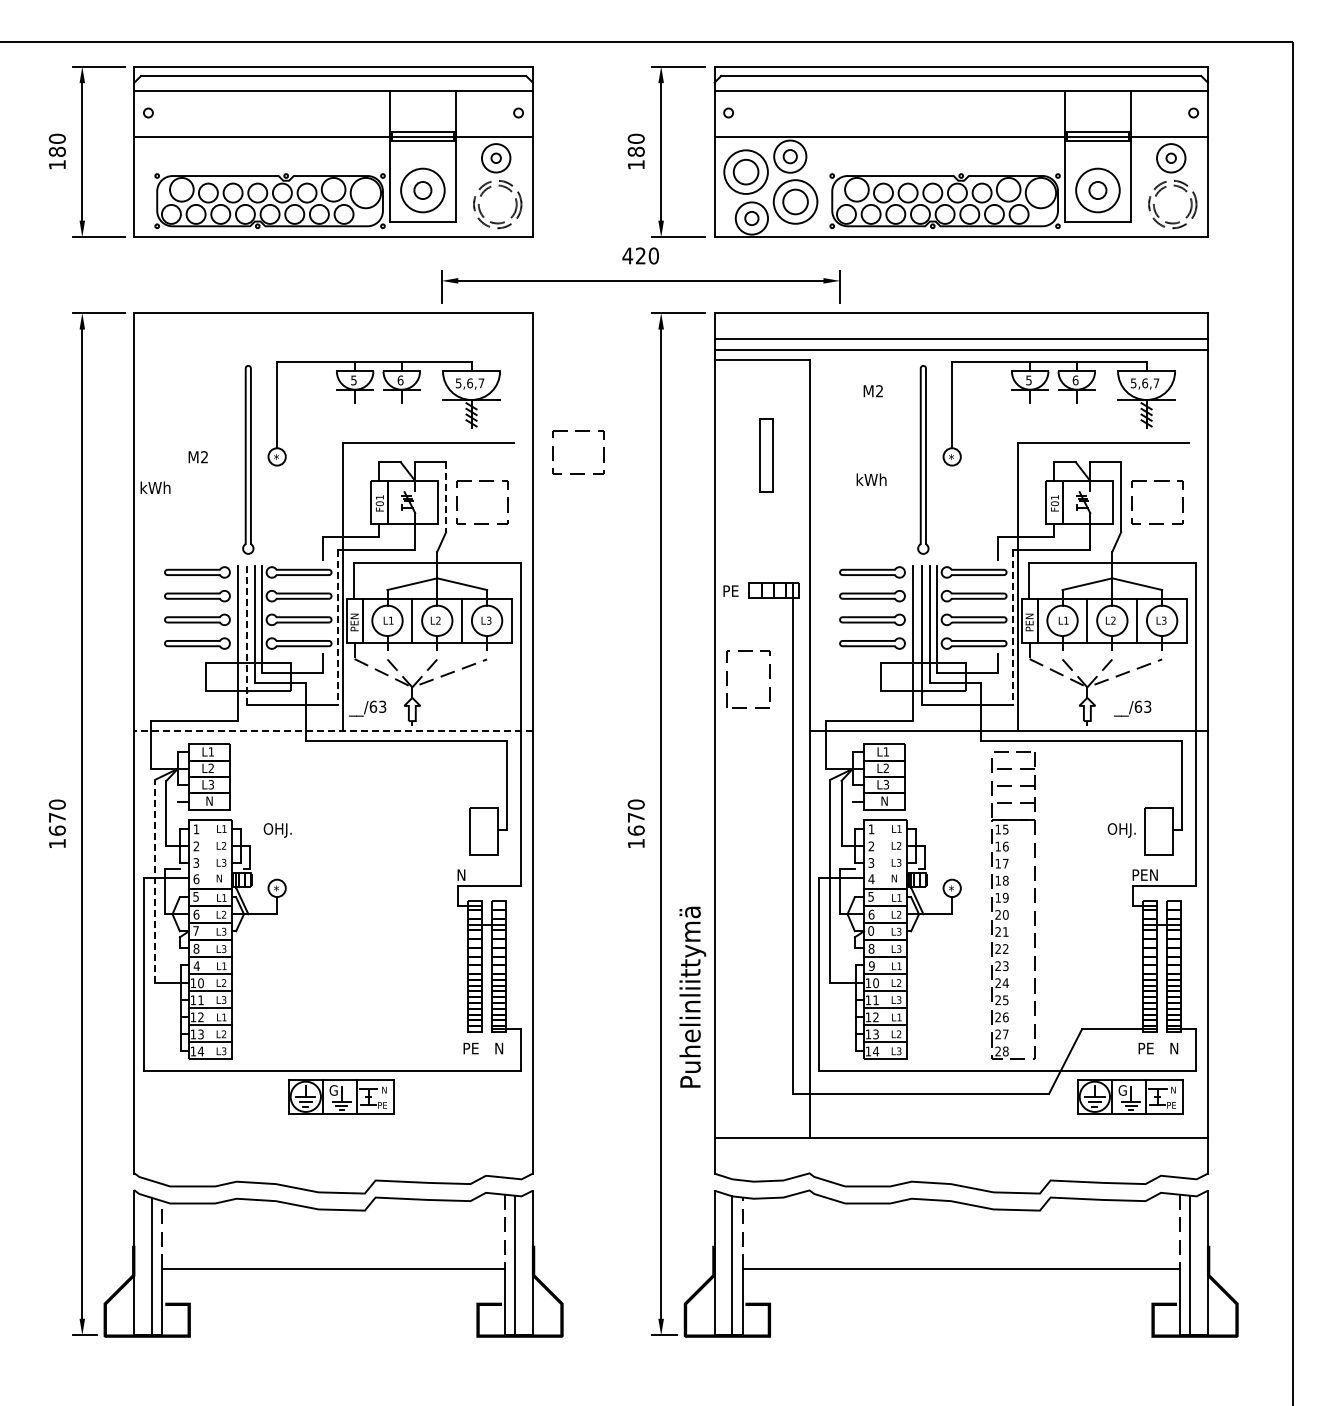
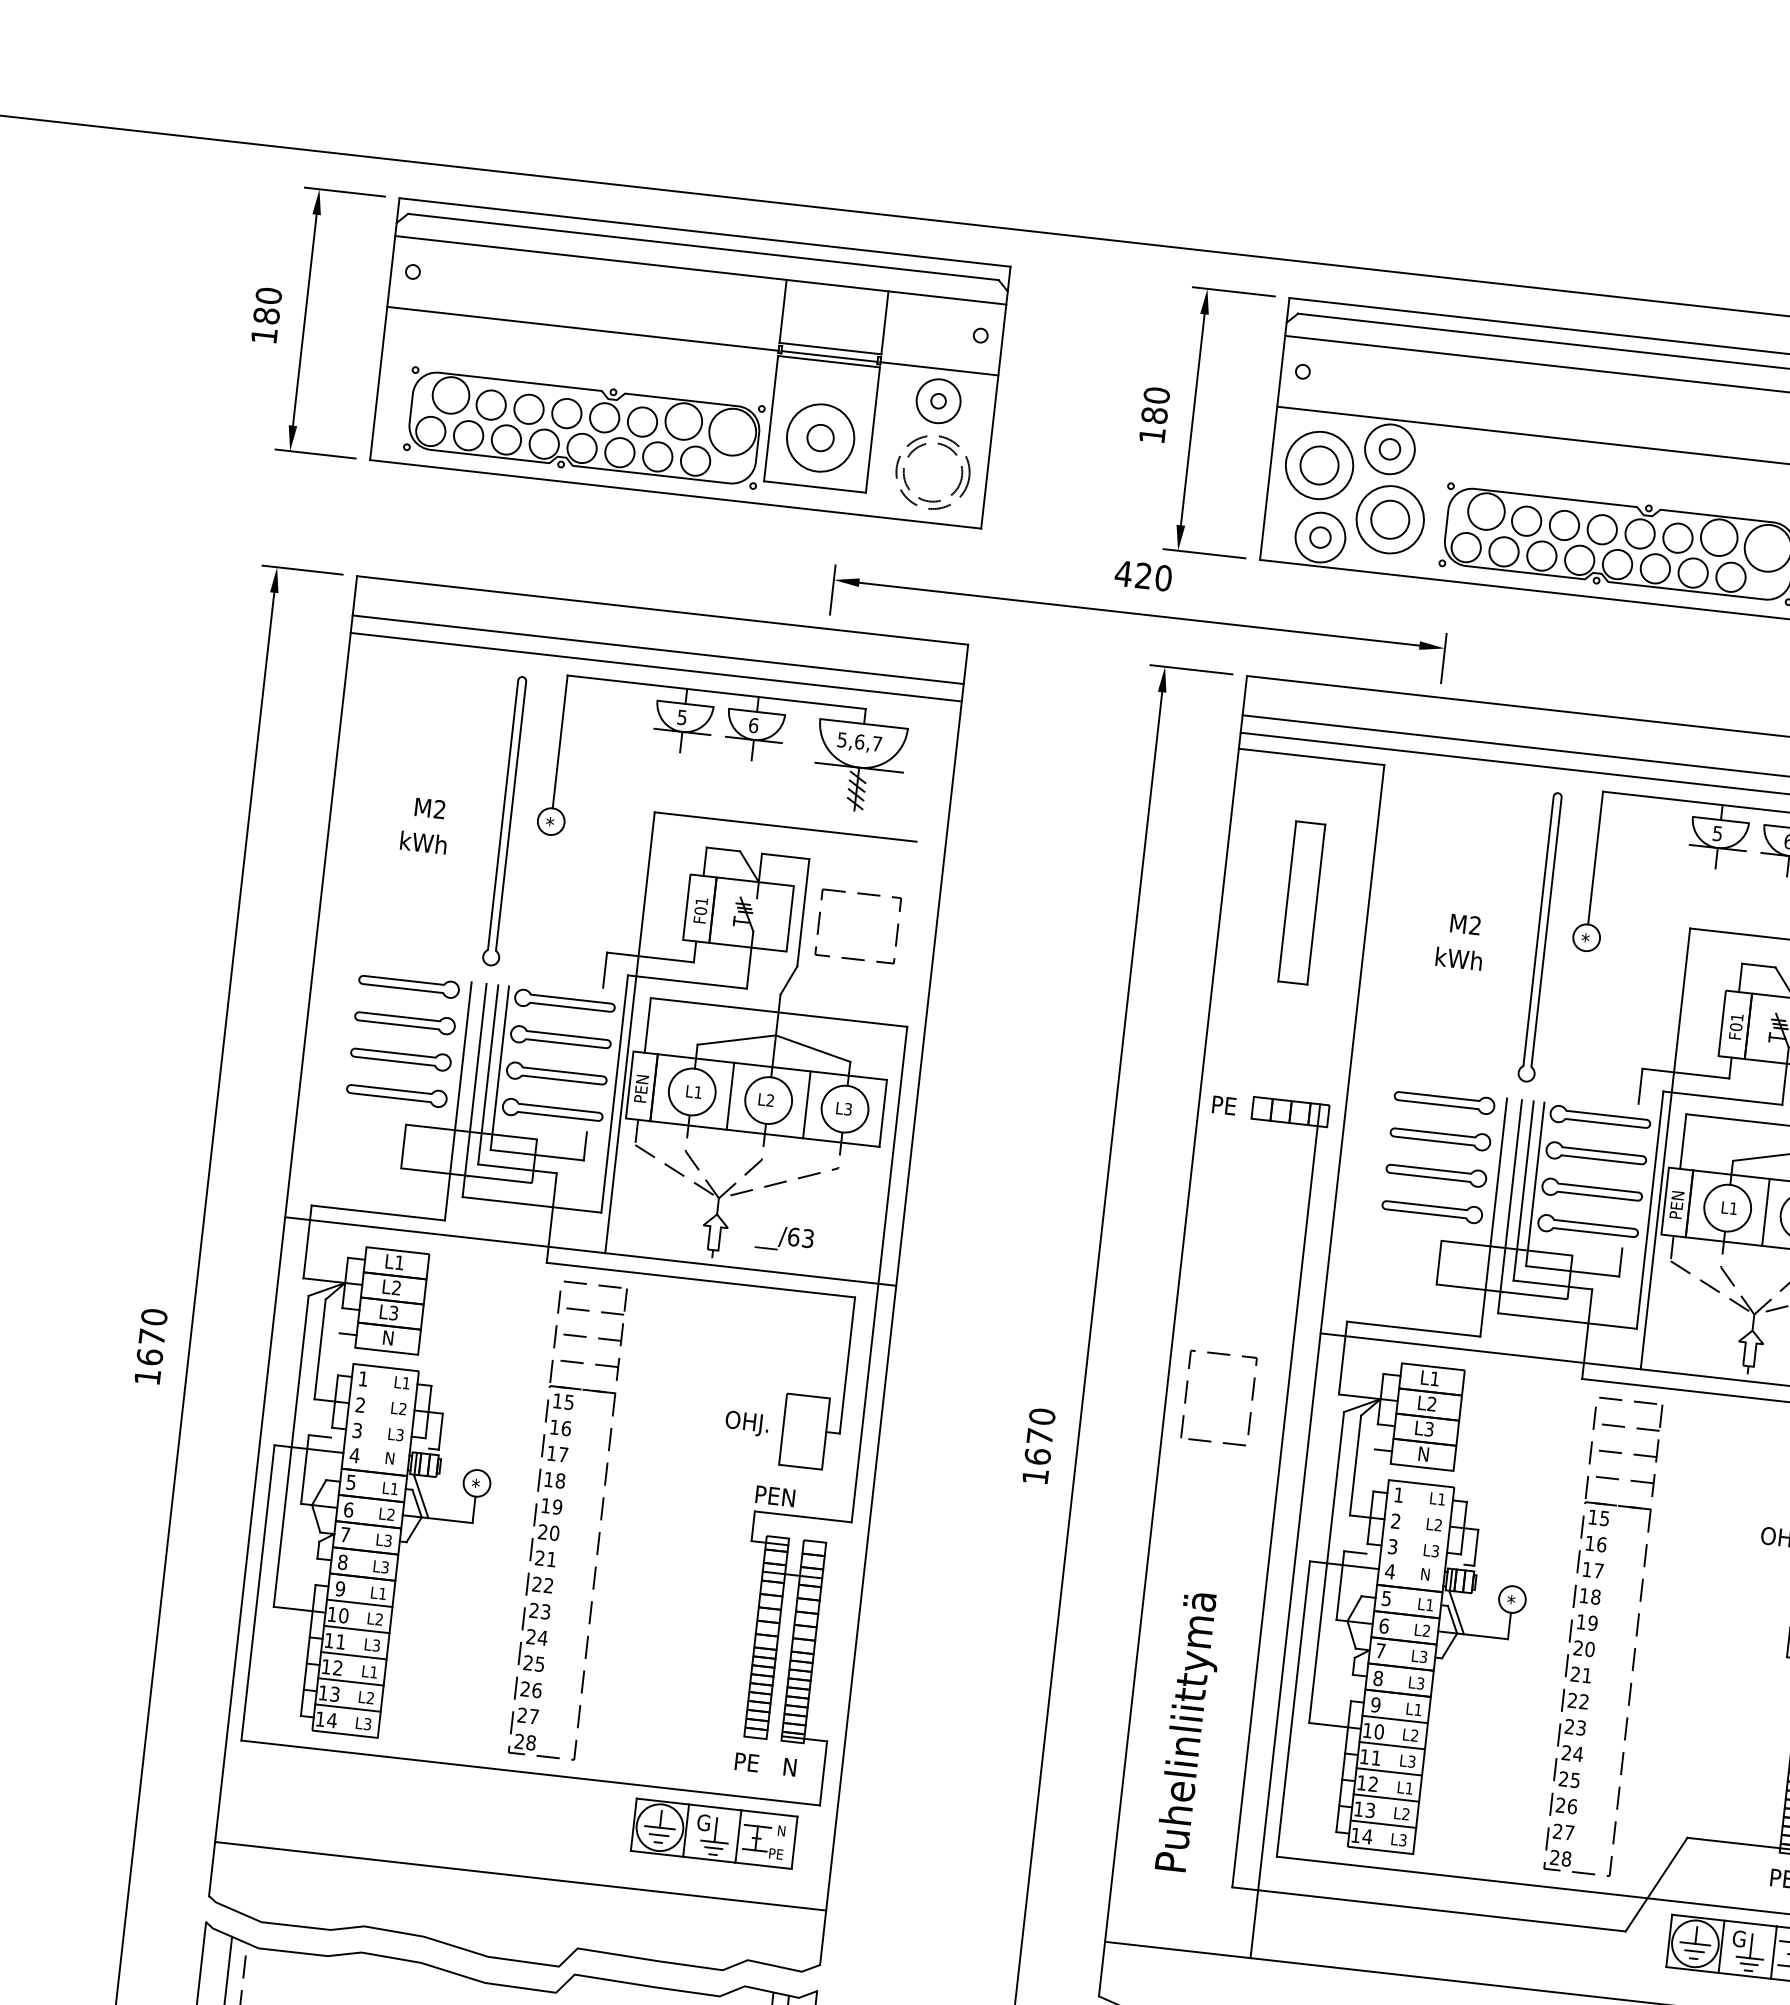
line: (333, 338) -> (658, 649), added
line: (333, 349) -> (656, 666), added
text: (872, 391) -> (1464, 924), moved
part: (578, 431) -> (1017, 834), removed
part: (766, 454) -> (1302, 902), size x1.43
text: (155, 487) -> (423, 842), moved
line: (446, 497) -> (803, 912), dashed -> solid
line: (337, 628) -> (614, 1095), dashed -> solid
line: (1012, 628) -> (1649, 1211), dashed -> solid
line: (247, 635) -> (475, 1090), dashed -> solid
part: (727, 679) -> (1186, 1393), moved
text: (367, 708) -> (784, 1238), moved
line: (333, 730) -> (590, 1250), dashed -> solid
text: (277, 830) -> (746, 1423), moved
text: (470, 874) -> (775, 1495), N -> PEN
text: (196, 879) -> (354, 1455), 6 -> 4
line: (155, 880) -> (291, 1450), dashed -> solid
part: (333, 900) -> (561, 1511), added
text: (871, 930) -> (1381, 1650), 0 -> 7
text: (196, 966) -> (339, 1589), 4 -> 9
text: (692, 996) -> (1189, 1731), moved
part: (341, 1096) -> (714, 1833), moved
line: (333, 1138) -> (520, 1876), added

